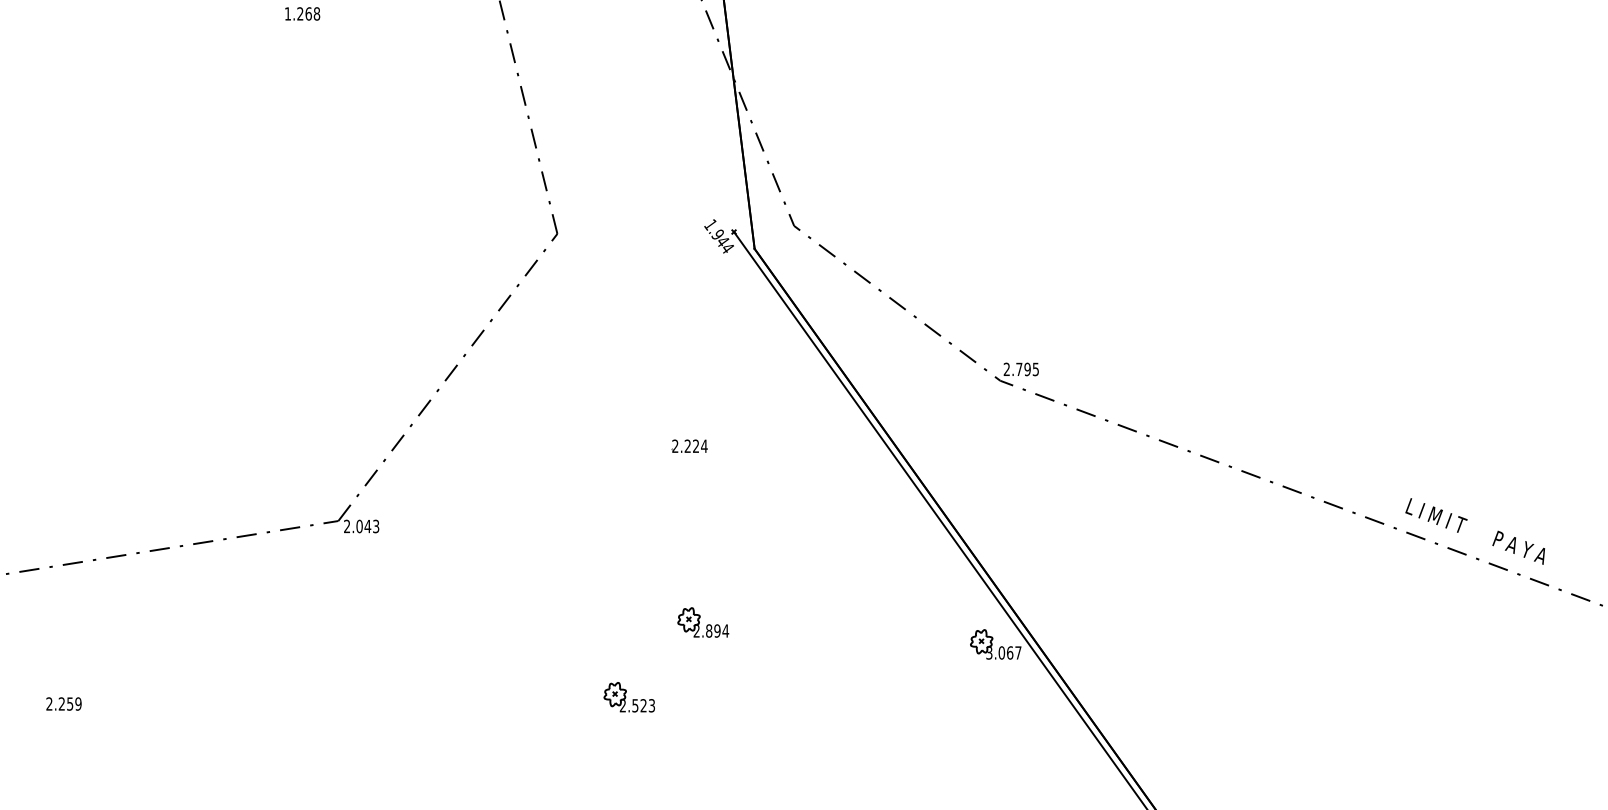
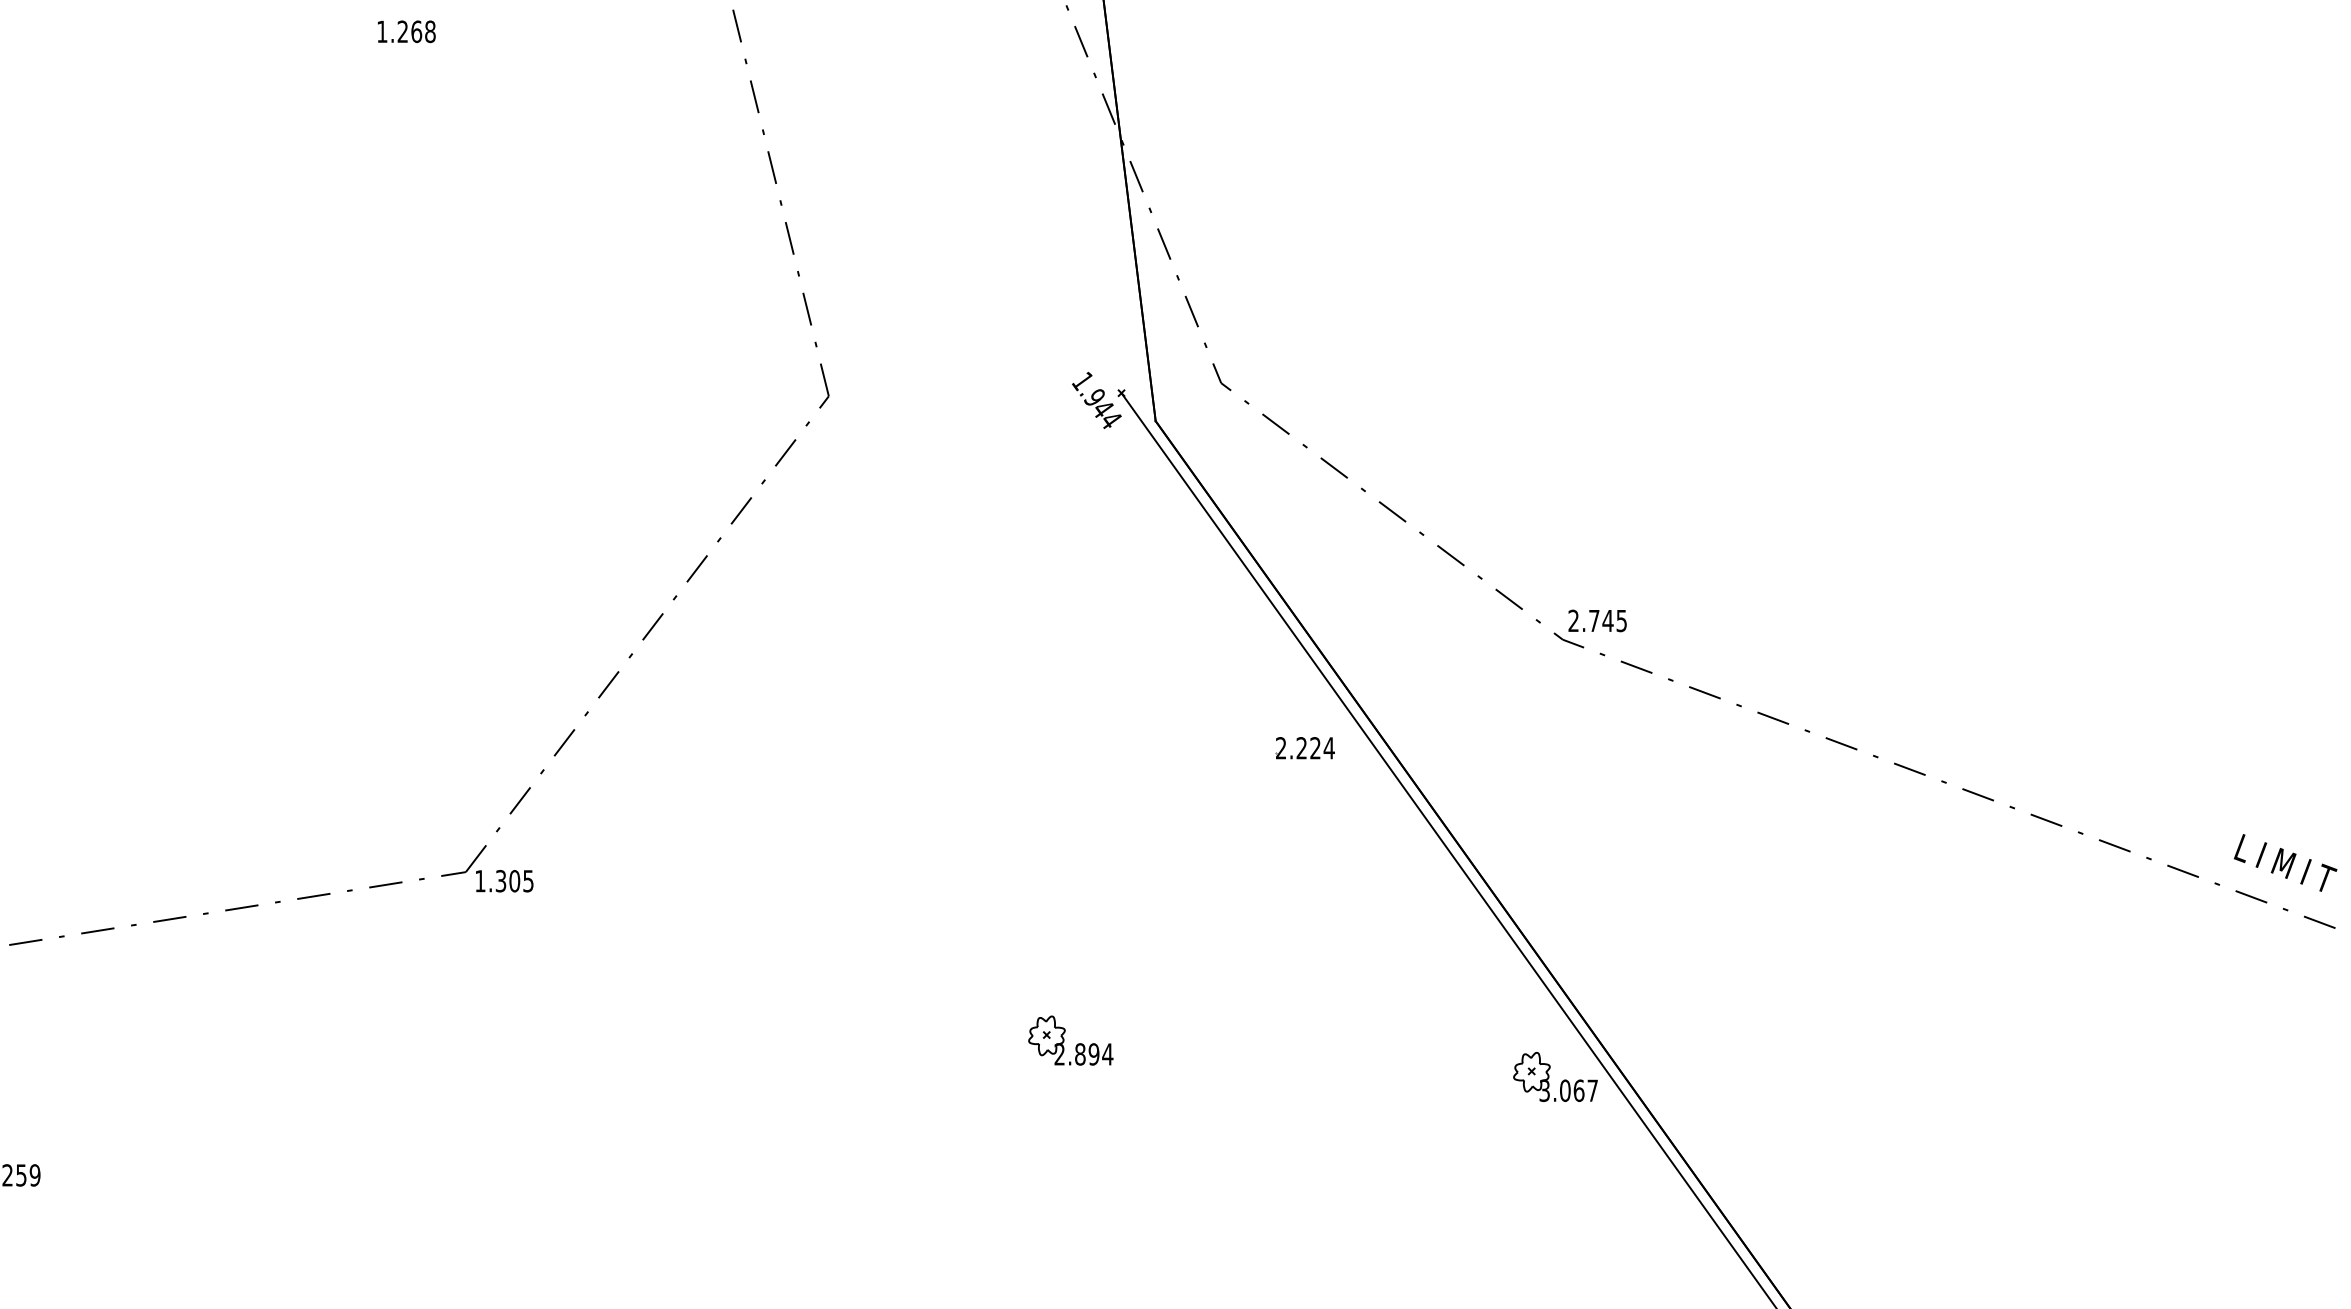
text: (1027, 369) -> (1607, 621), 2.795 -> 2.745
part: (689, 445) -> (1304, 746), moved
text: (361, 526) -> (504, 881), 2.043 -> 1.305
part: (628, 697) -> (946, 1164), removed

